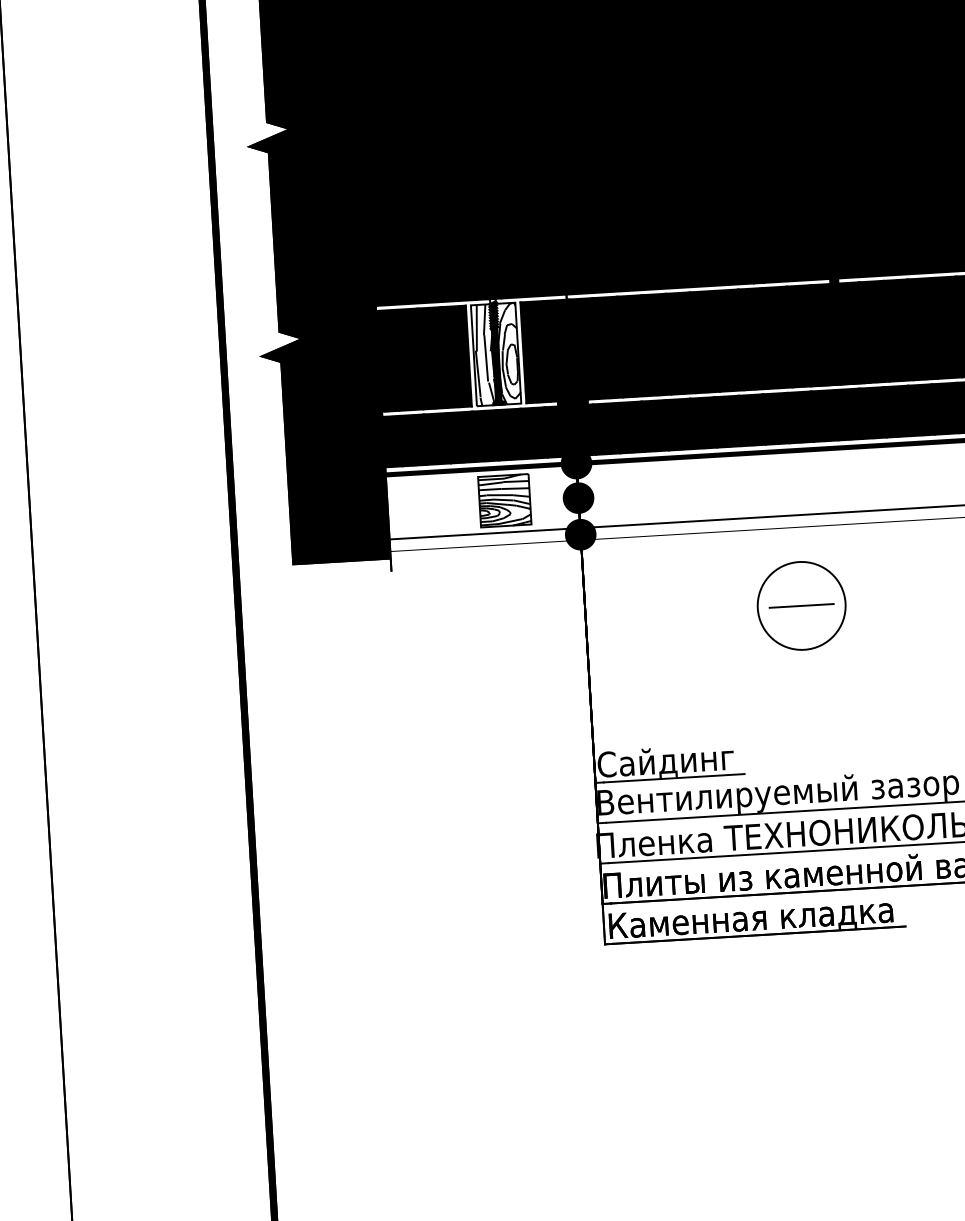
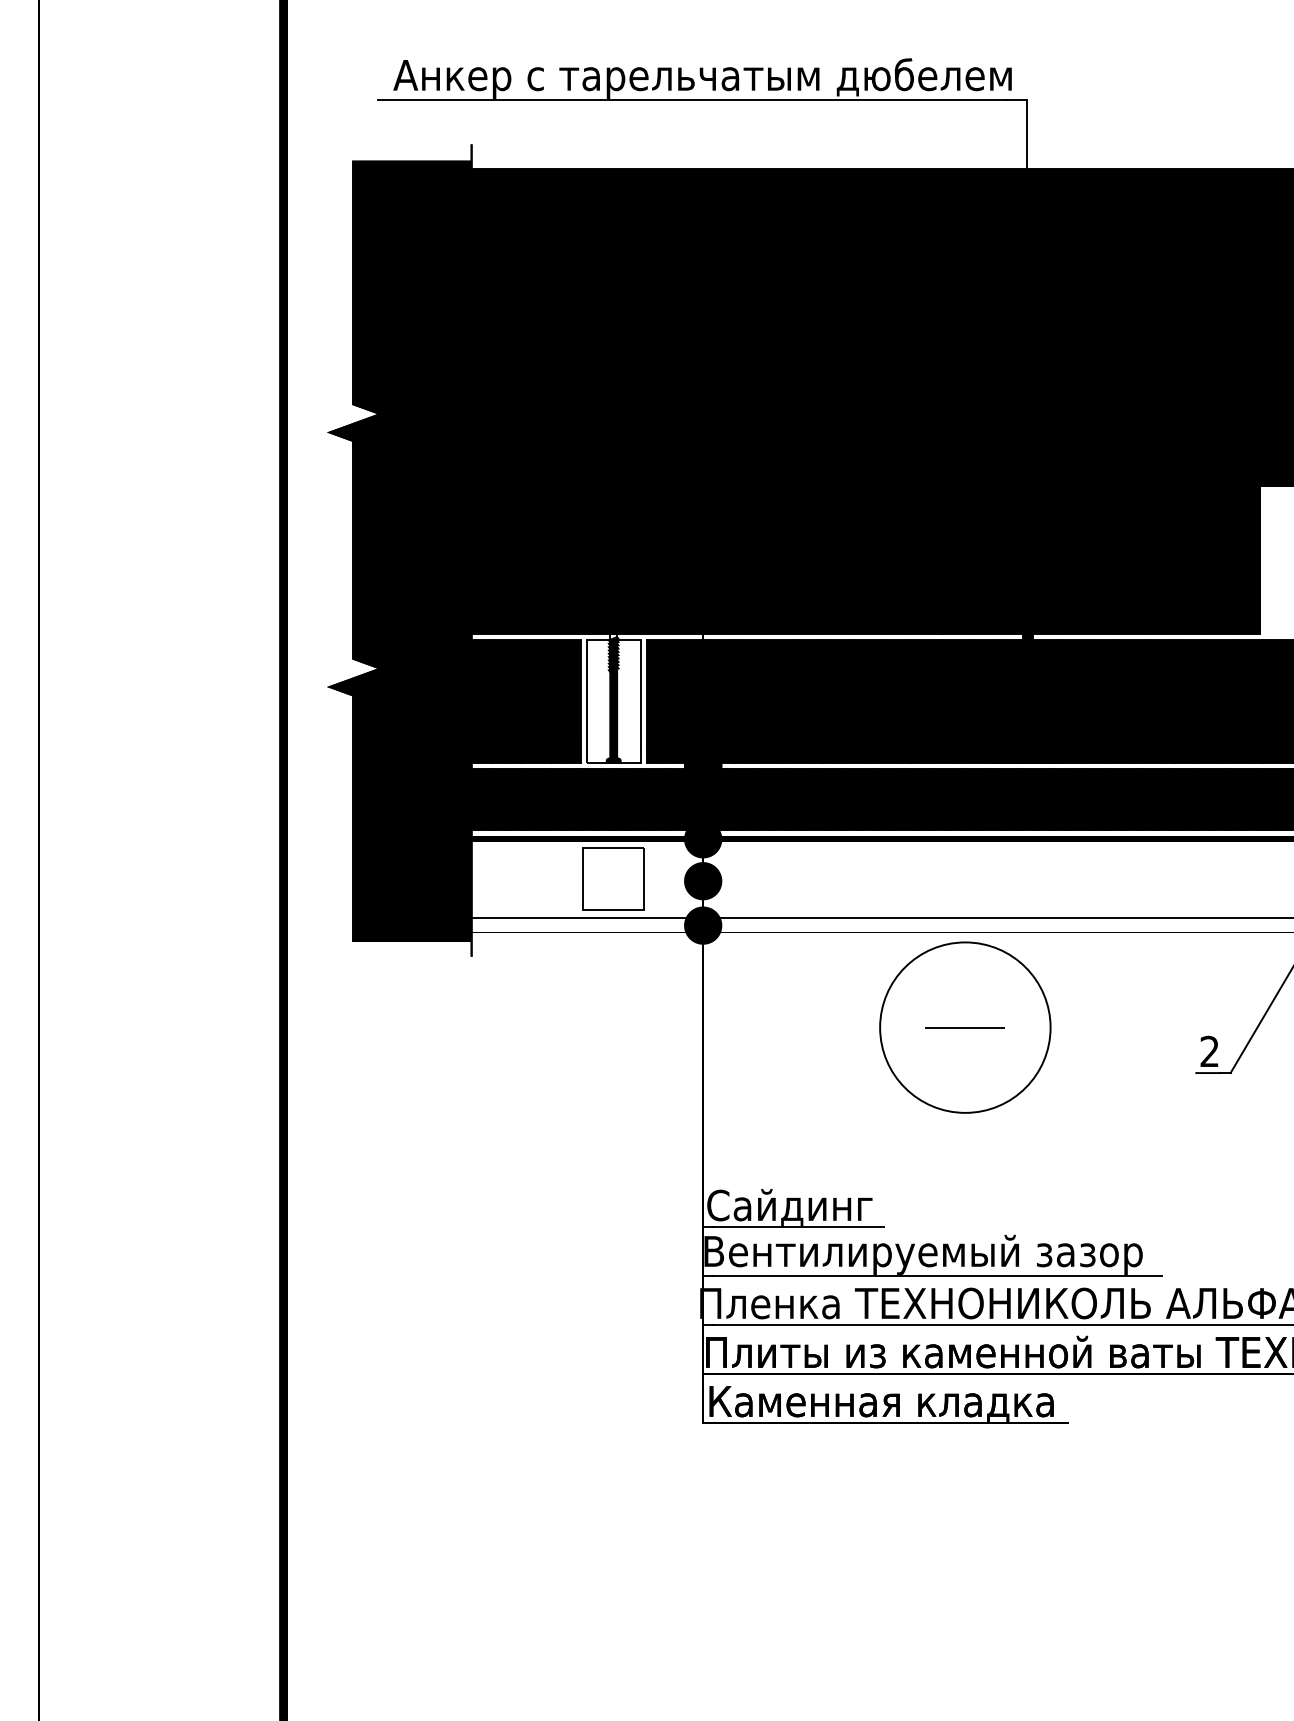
hatch: (496, 354) -> (614, 701), removed
hatch: (504, 500) -> (613, 878), removed
circle: (801, 605) -> (965, 1027), size x1.6

